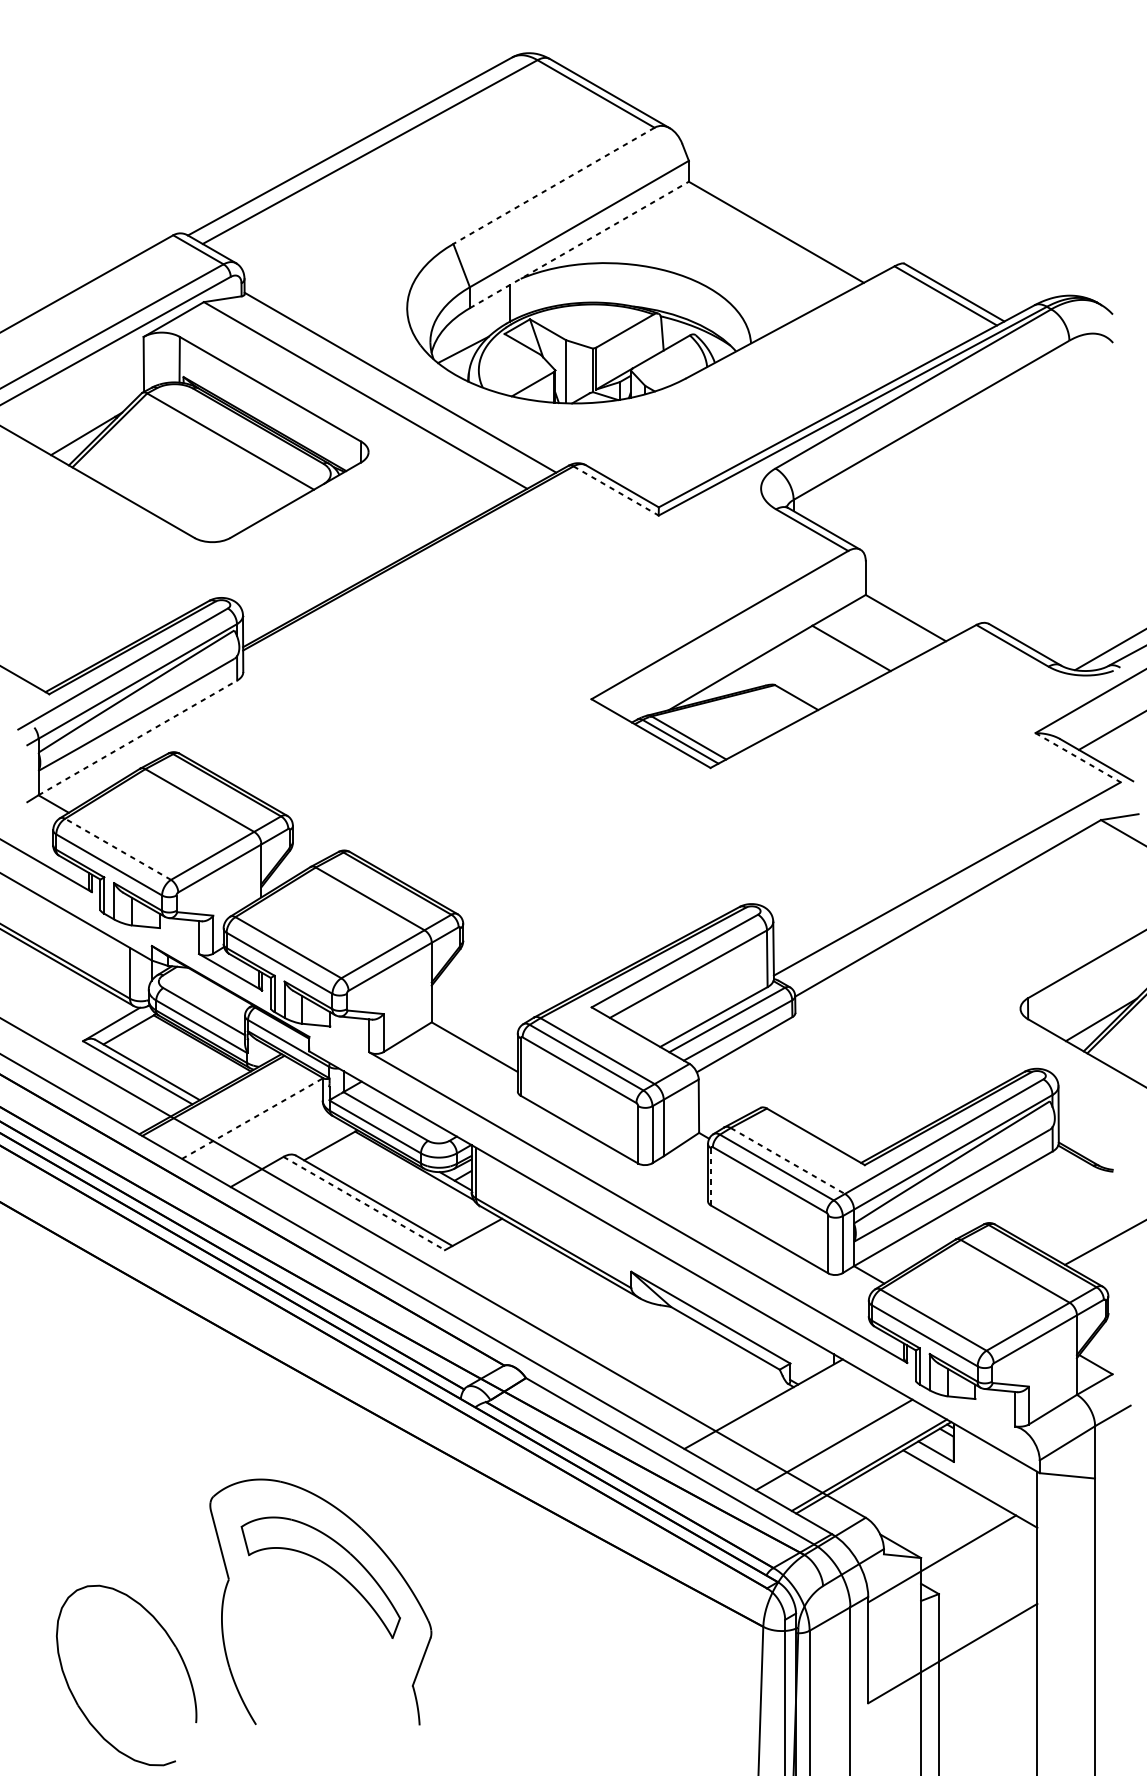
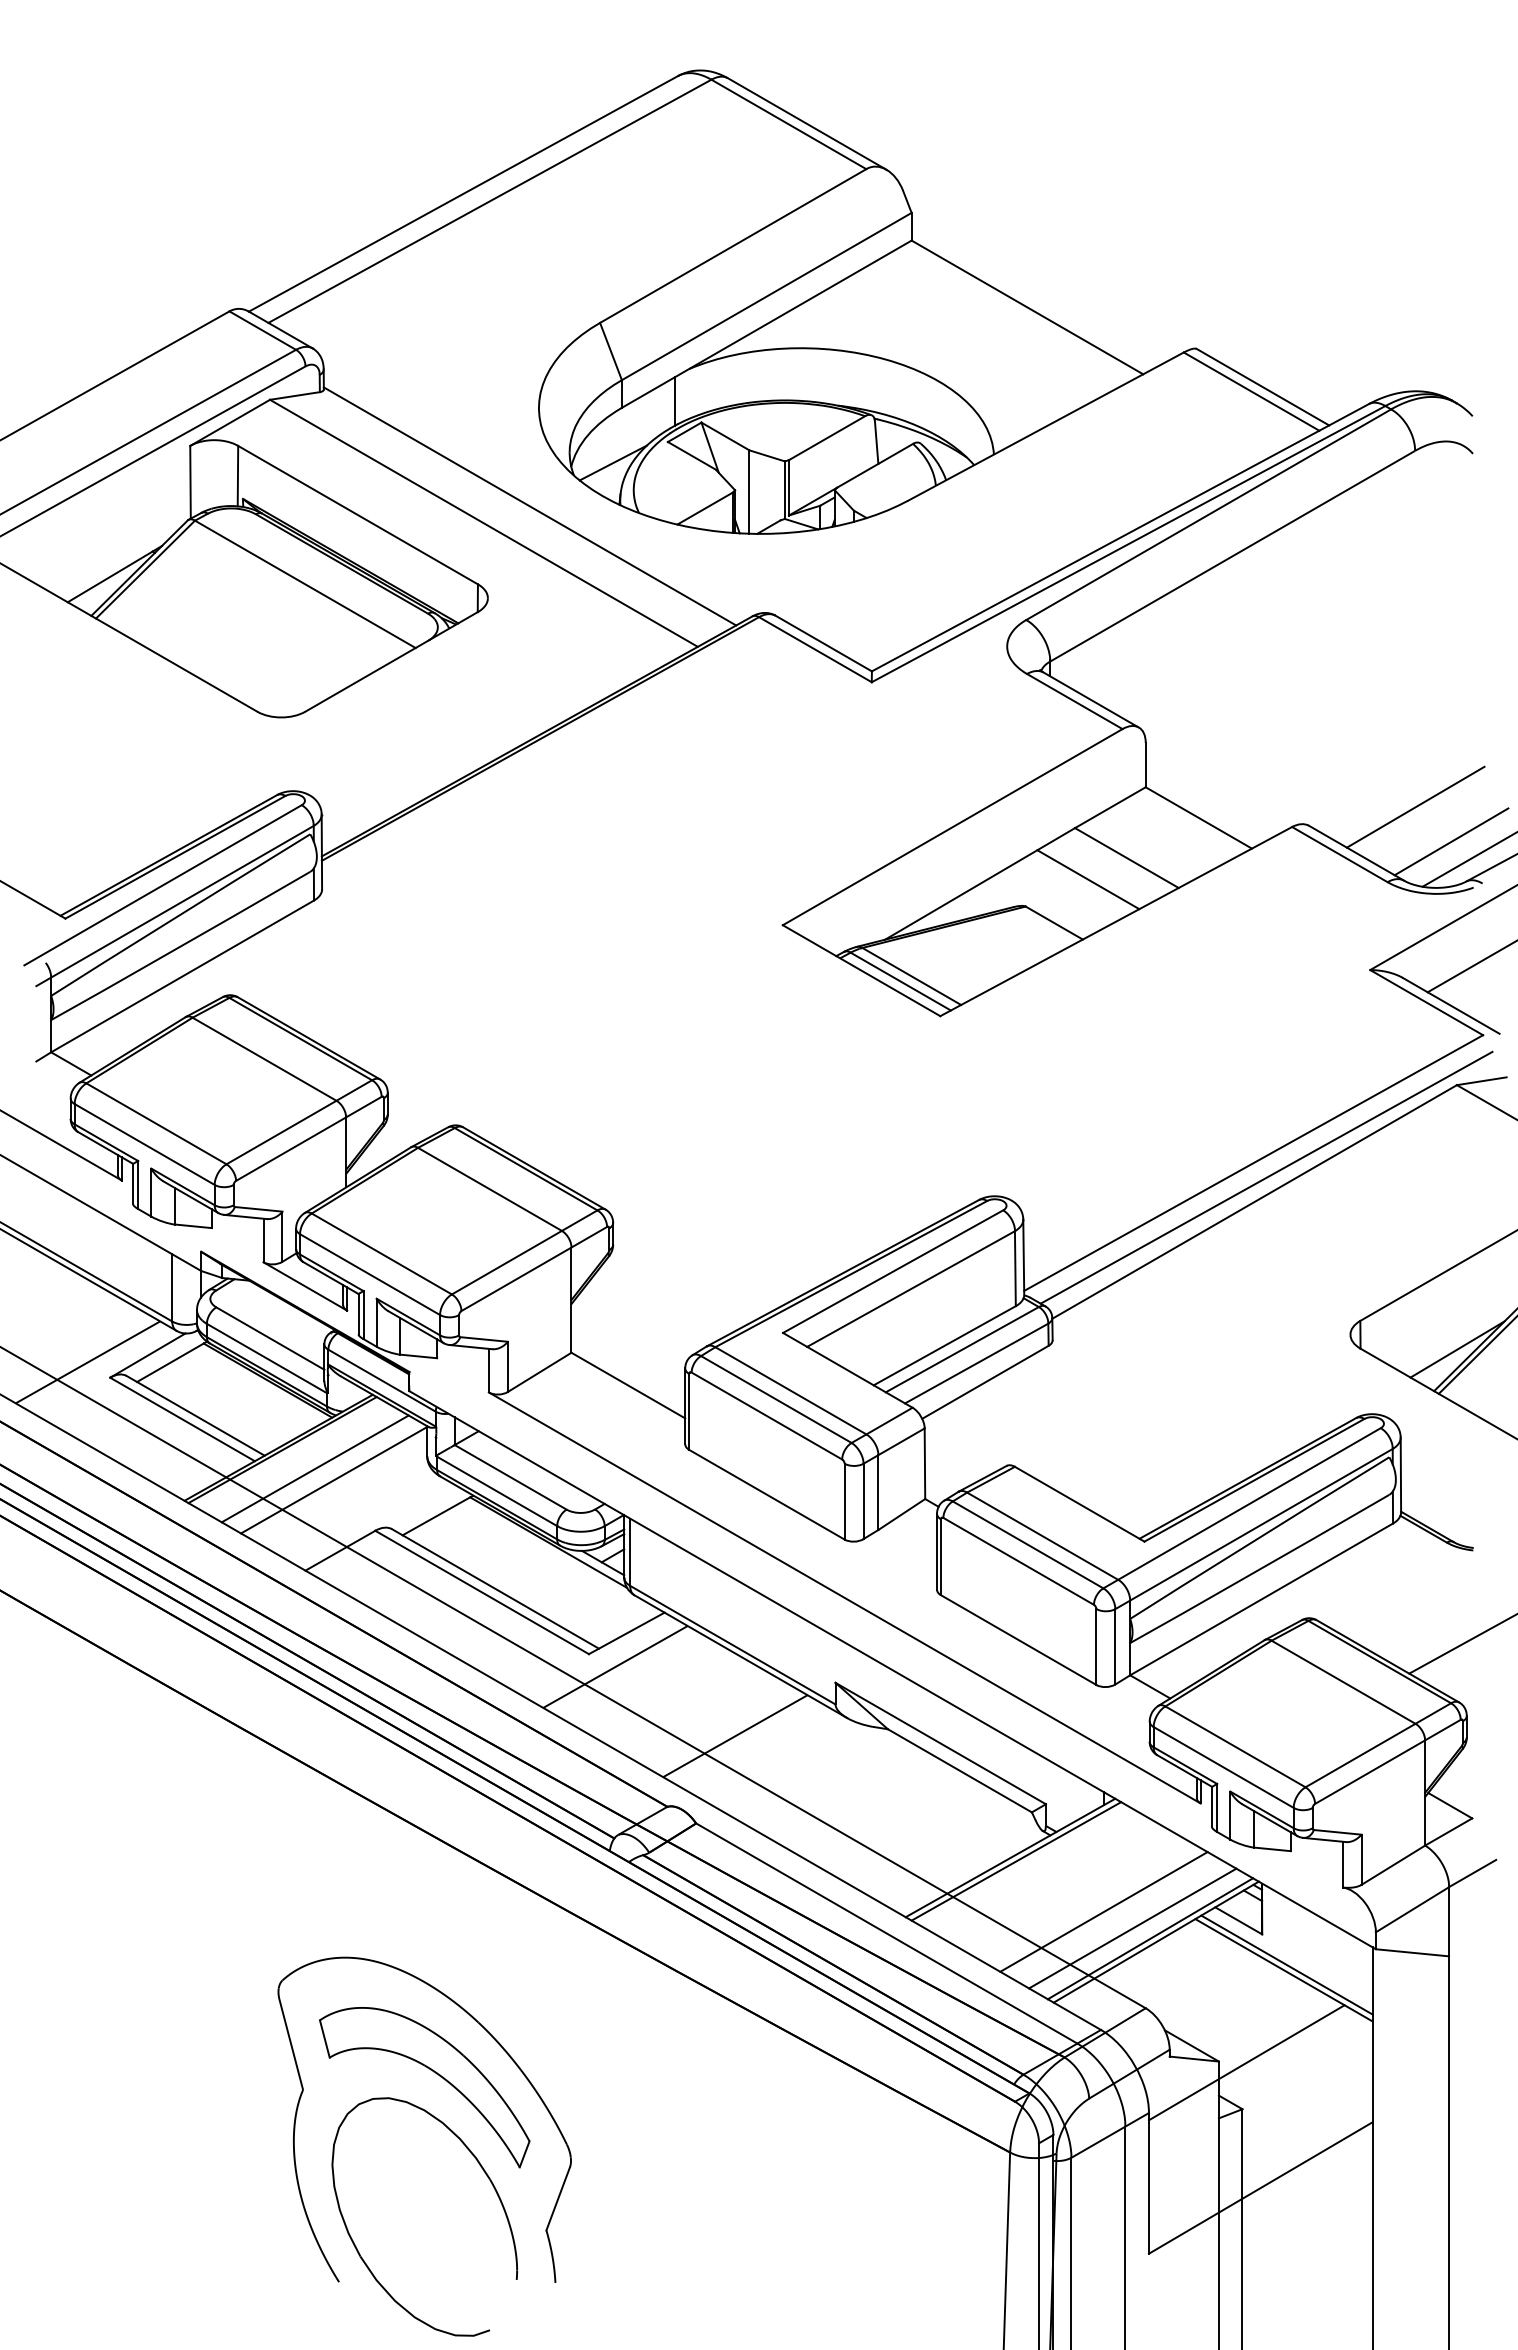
line: (554, 186) -> (733, 246), dashed -> solid
line: (579, 244) -> (767, 323), dashed -> solid
line: (616, 490) -> (815, 649), dashed -> solid
line: (1069, 609) -> (1415, 806), added
line: (1096, 635) -> (1451, 841), added
line: (822, 664) -> (1088, 879), added
line: (137, 737) -> (182, 976), dashed -> solid
line: (1078, 757) -> (1427, 1002), dashed -> solid
line: (118, 849) -> (156, 1123), dashed -> solid
line: (957, 889) -> (1266, 1177), added
line: (65, 1029) -> (87, 1362), added
line: (237, 1109) -> (314, 1468), added
line: (252, 1118) -> (334, 1479), dashed -> solid
line: (788, 1161) -> (1043, 1536), dashed -> solid
line: (711, 1177) -> (941, 1557), dashed -> solid
line: (364, 1203) -> (482, 1592), dashed -> solid
line: (465, 1259) -> (615, 1666), added
line: (555, 1312) -> (735, 1736), added
line: (768, 1406) -> (1016, 1861), added
line: (855, 1457) -> (1132, 1928), added
line: (972, 1484) -> (1286, 1964), added
part: (174, 1647) -> (488, 2179), moved

